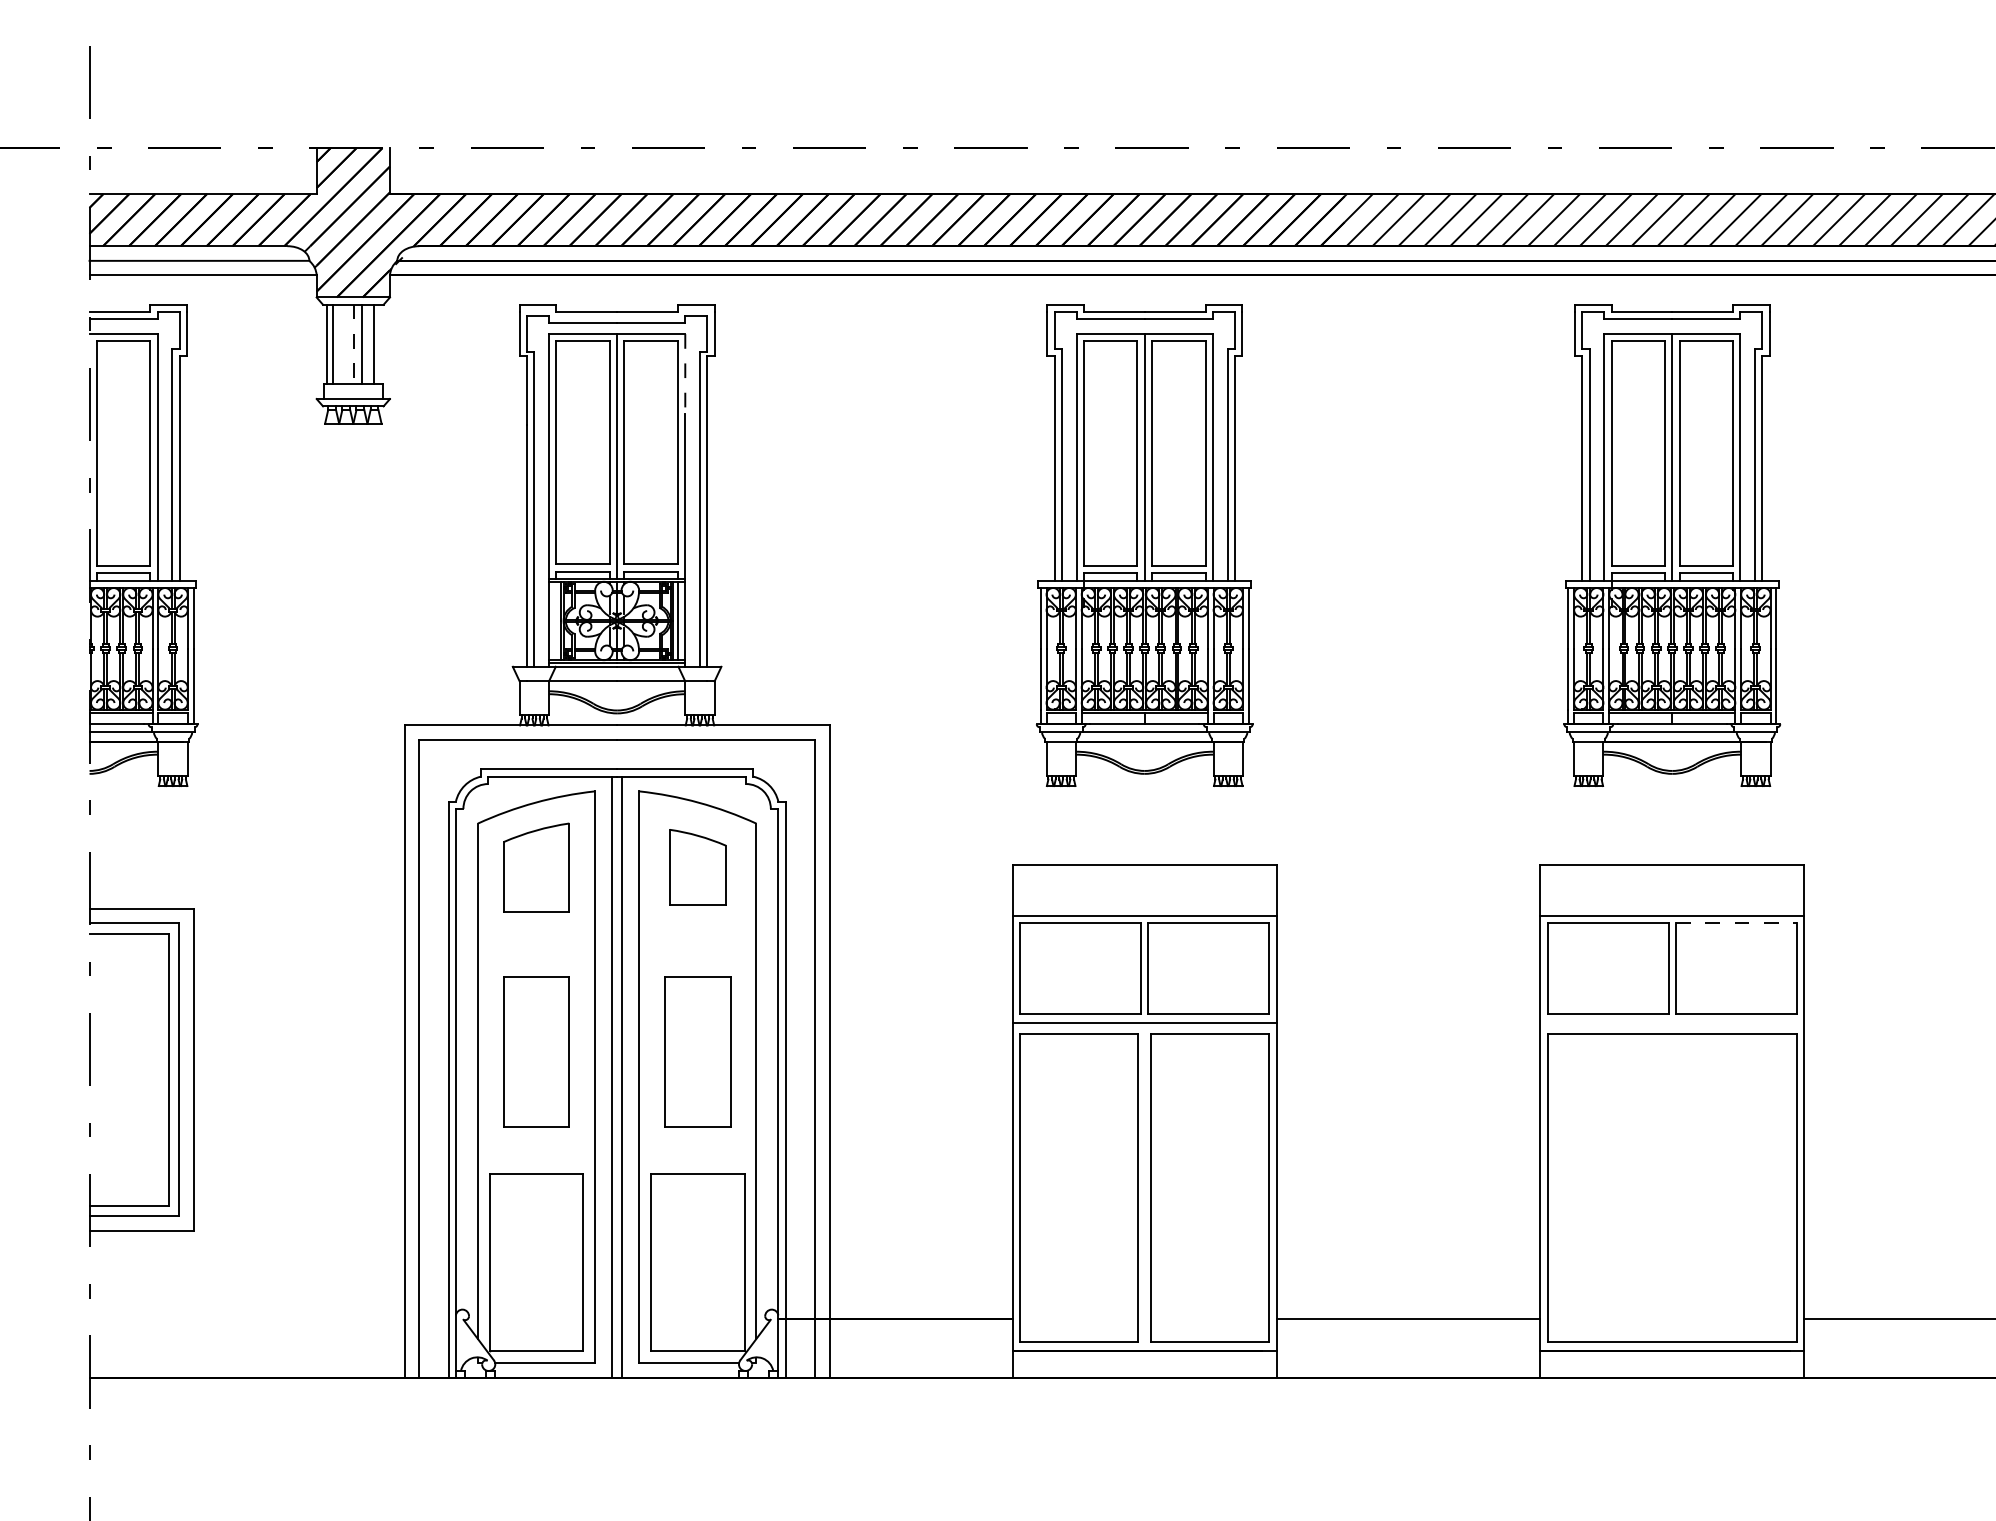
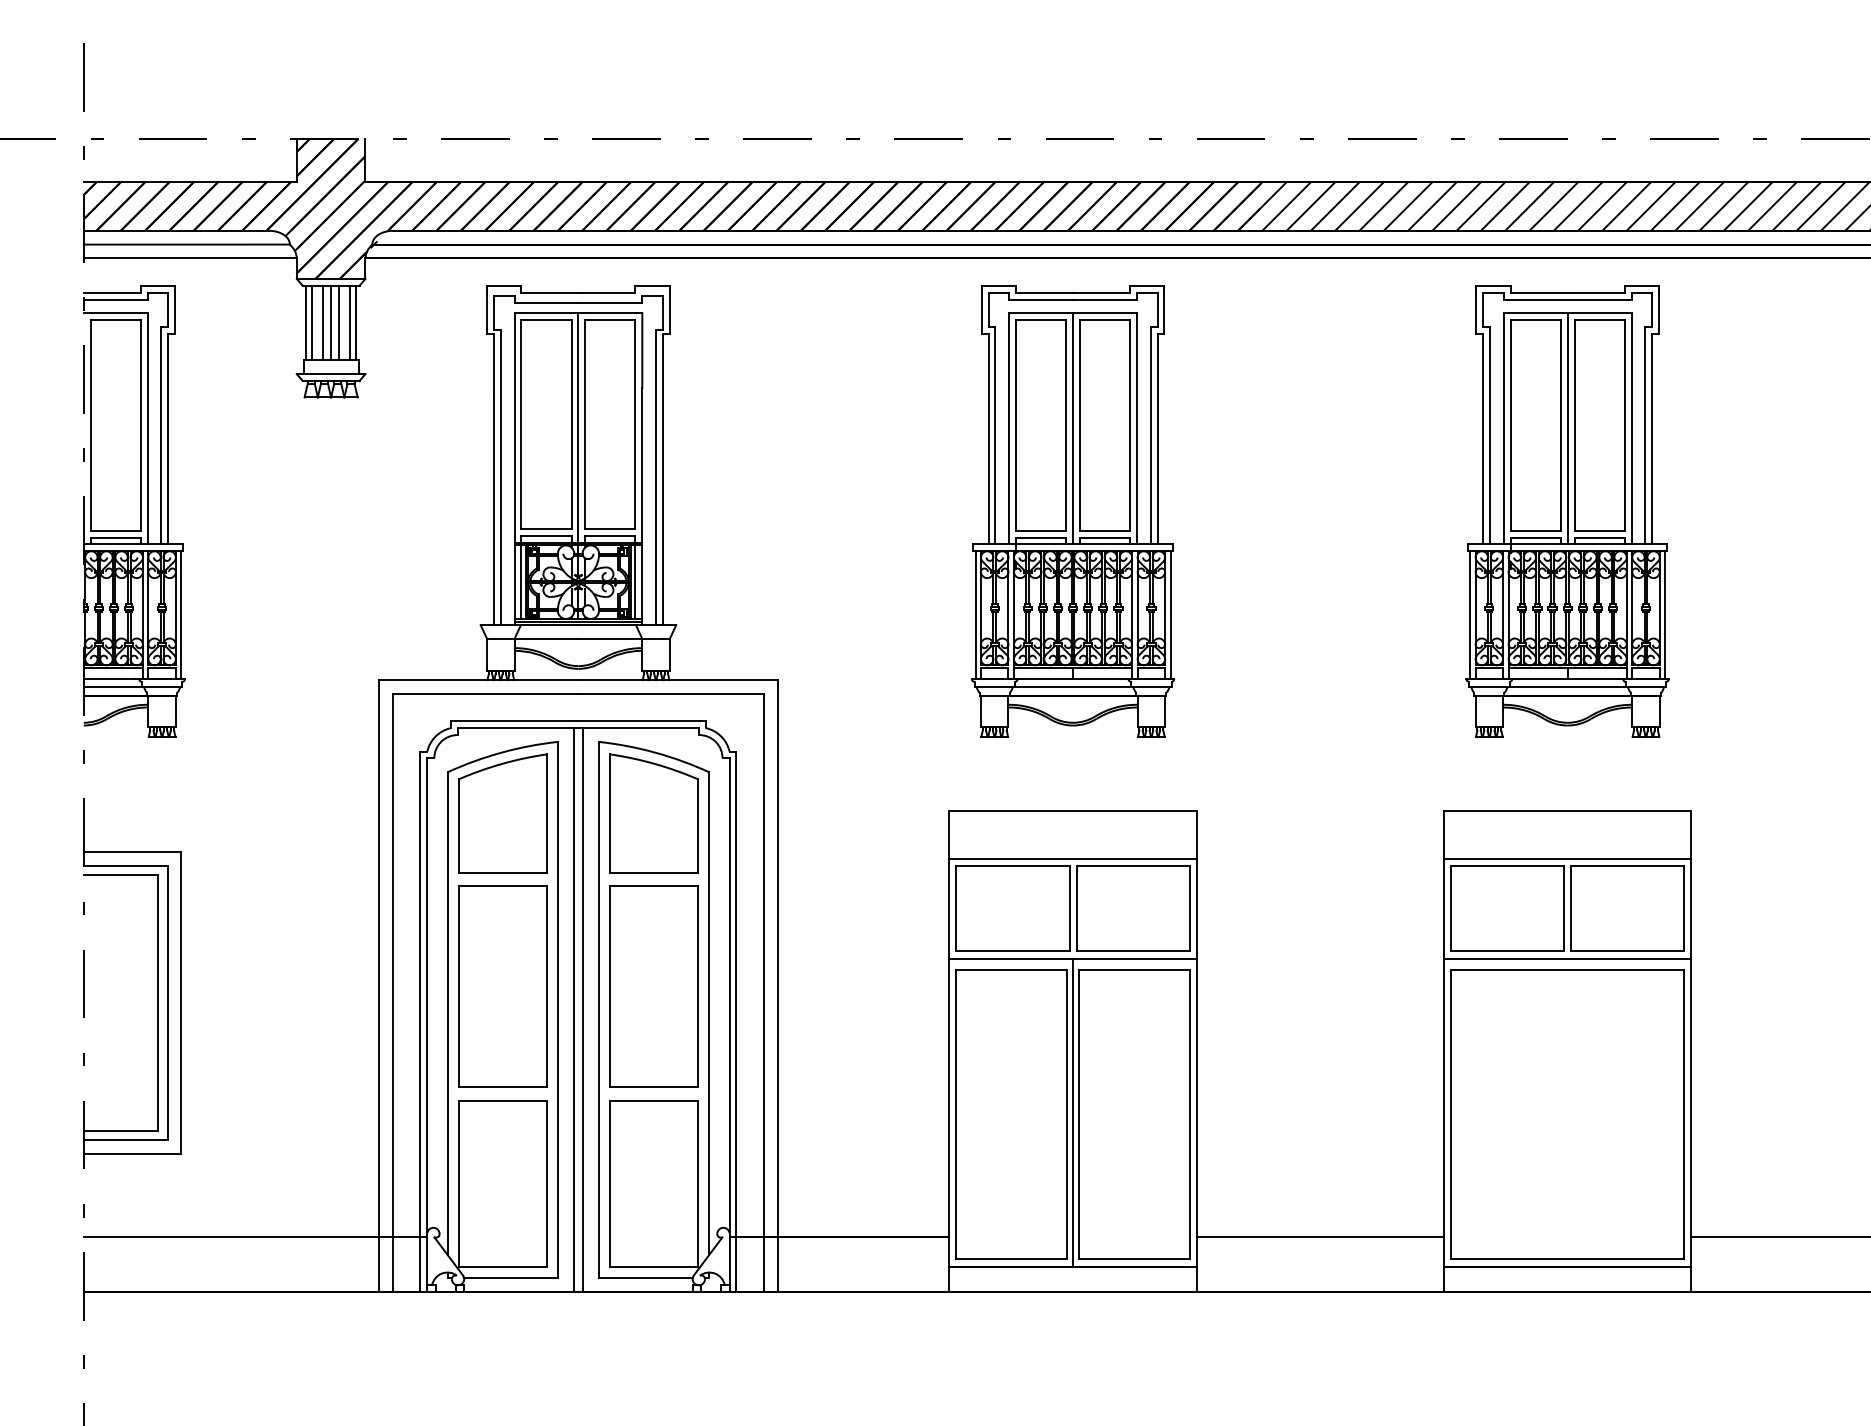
line: (344, 344) -> (322, 323), added
line: (353, 344) -> (331, 323), dashed -> solid
line: (379, 344) -> (355, 323), added
line: (685, 373) -> (642, 350), dashed -> solid
line: (556, 620) -> (521, 581), added
part: (536, 867) -> (502, 813), size x1.43
part: (697, 867) -> (653, 813), size x1.67
line: (1736, 923) -> (1627, 865), dashed -> solid
line: (1672, 1022) -> (1567, 958), added
part: (536, 1051) -> (502, 985), size x1.43
part: (697, 1051) -> (653, 985), size x1.43
line: (1144, 1186) -> (1072, 1112), added
line: (272, 1318) -> (255, 1236), added

